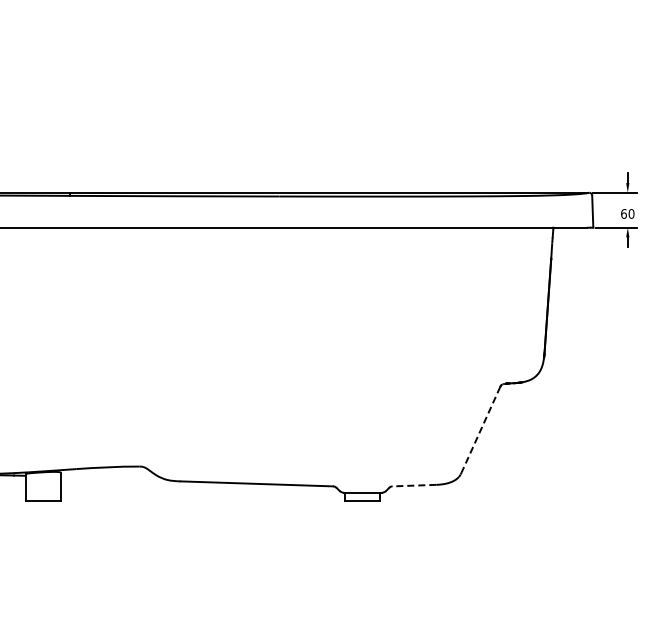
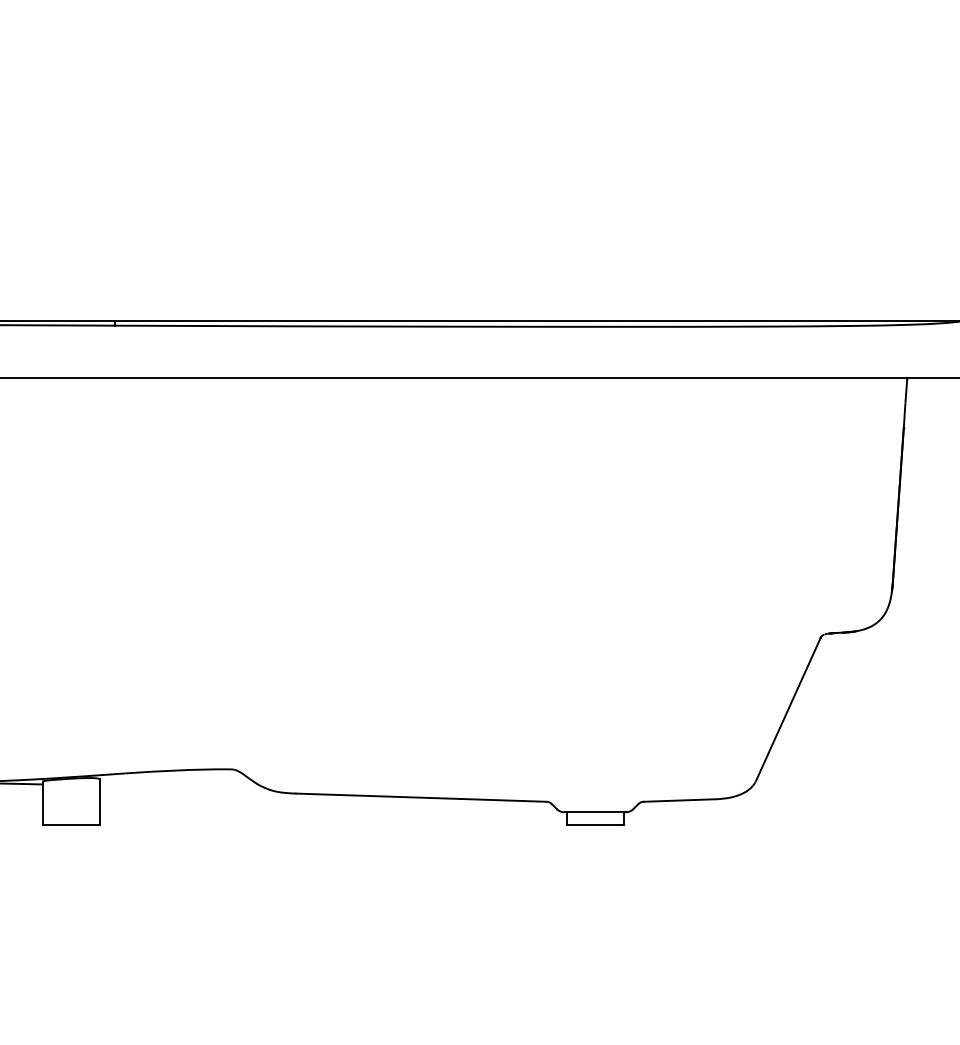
line: (481, 429) -> (789, 708), dashed -> solid
line: (414, 485) -> (679, 800), dashed -> solid

